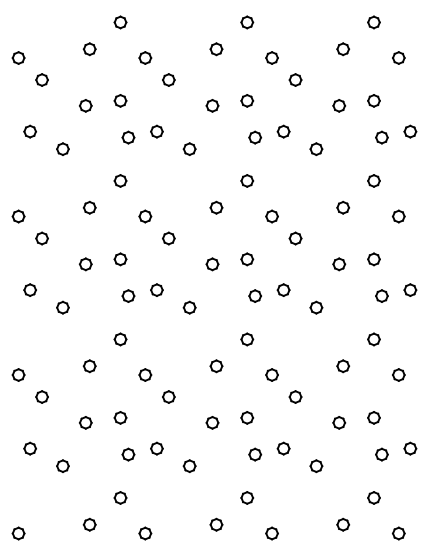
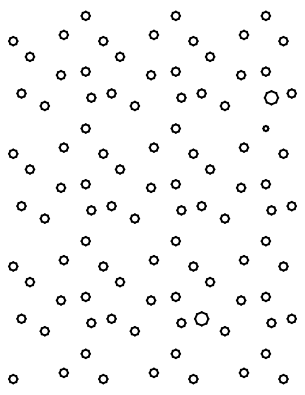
part: (381, 137) -> (271, 97), size x1.6
part: (373, 180) -> (265, 128), size x0.6
part: (283, 448) -> (201, 318), size x1.6

